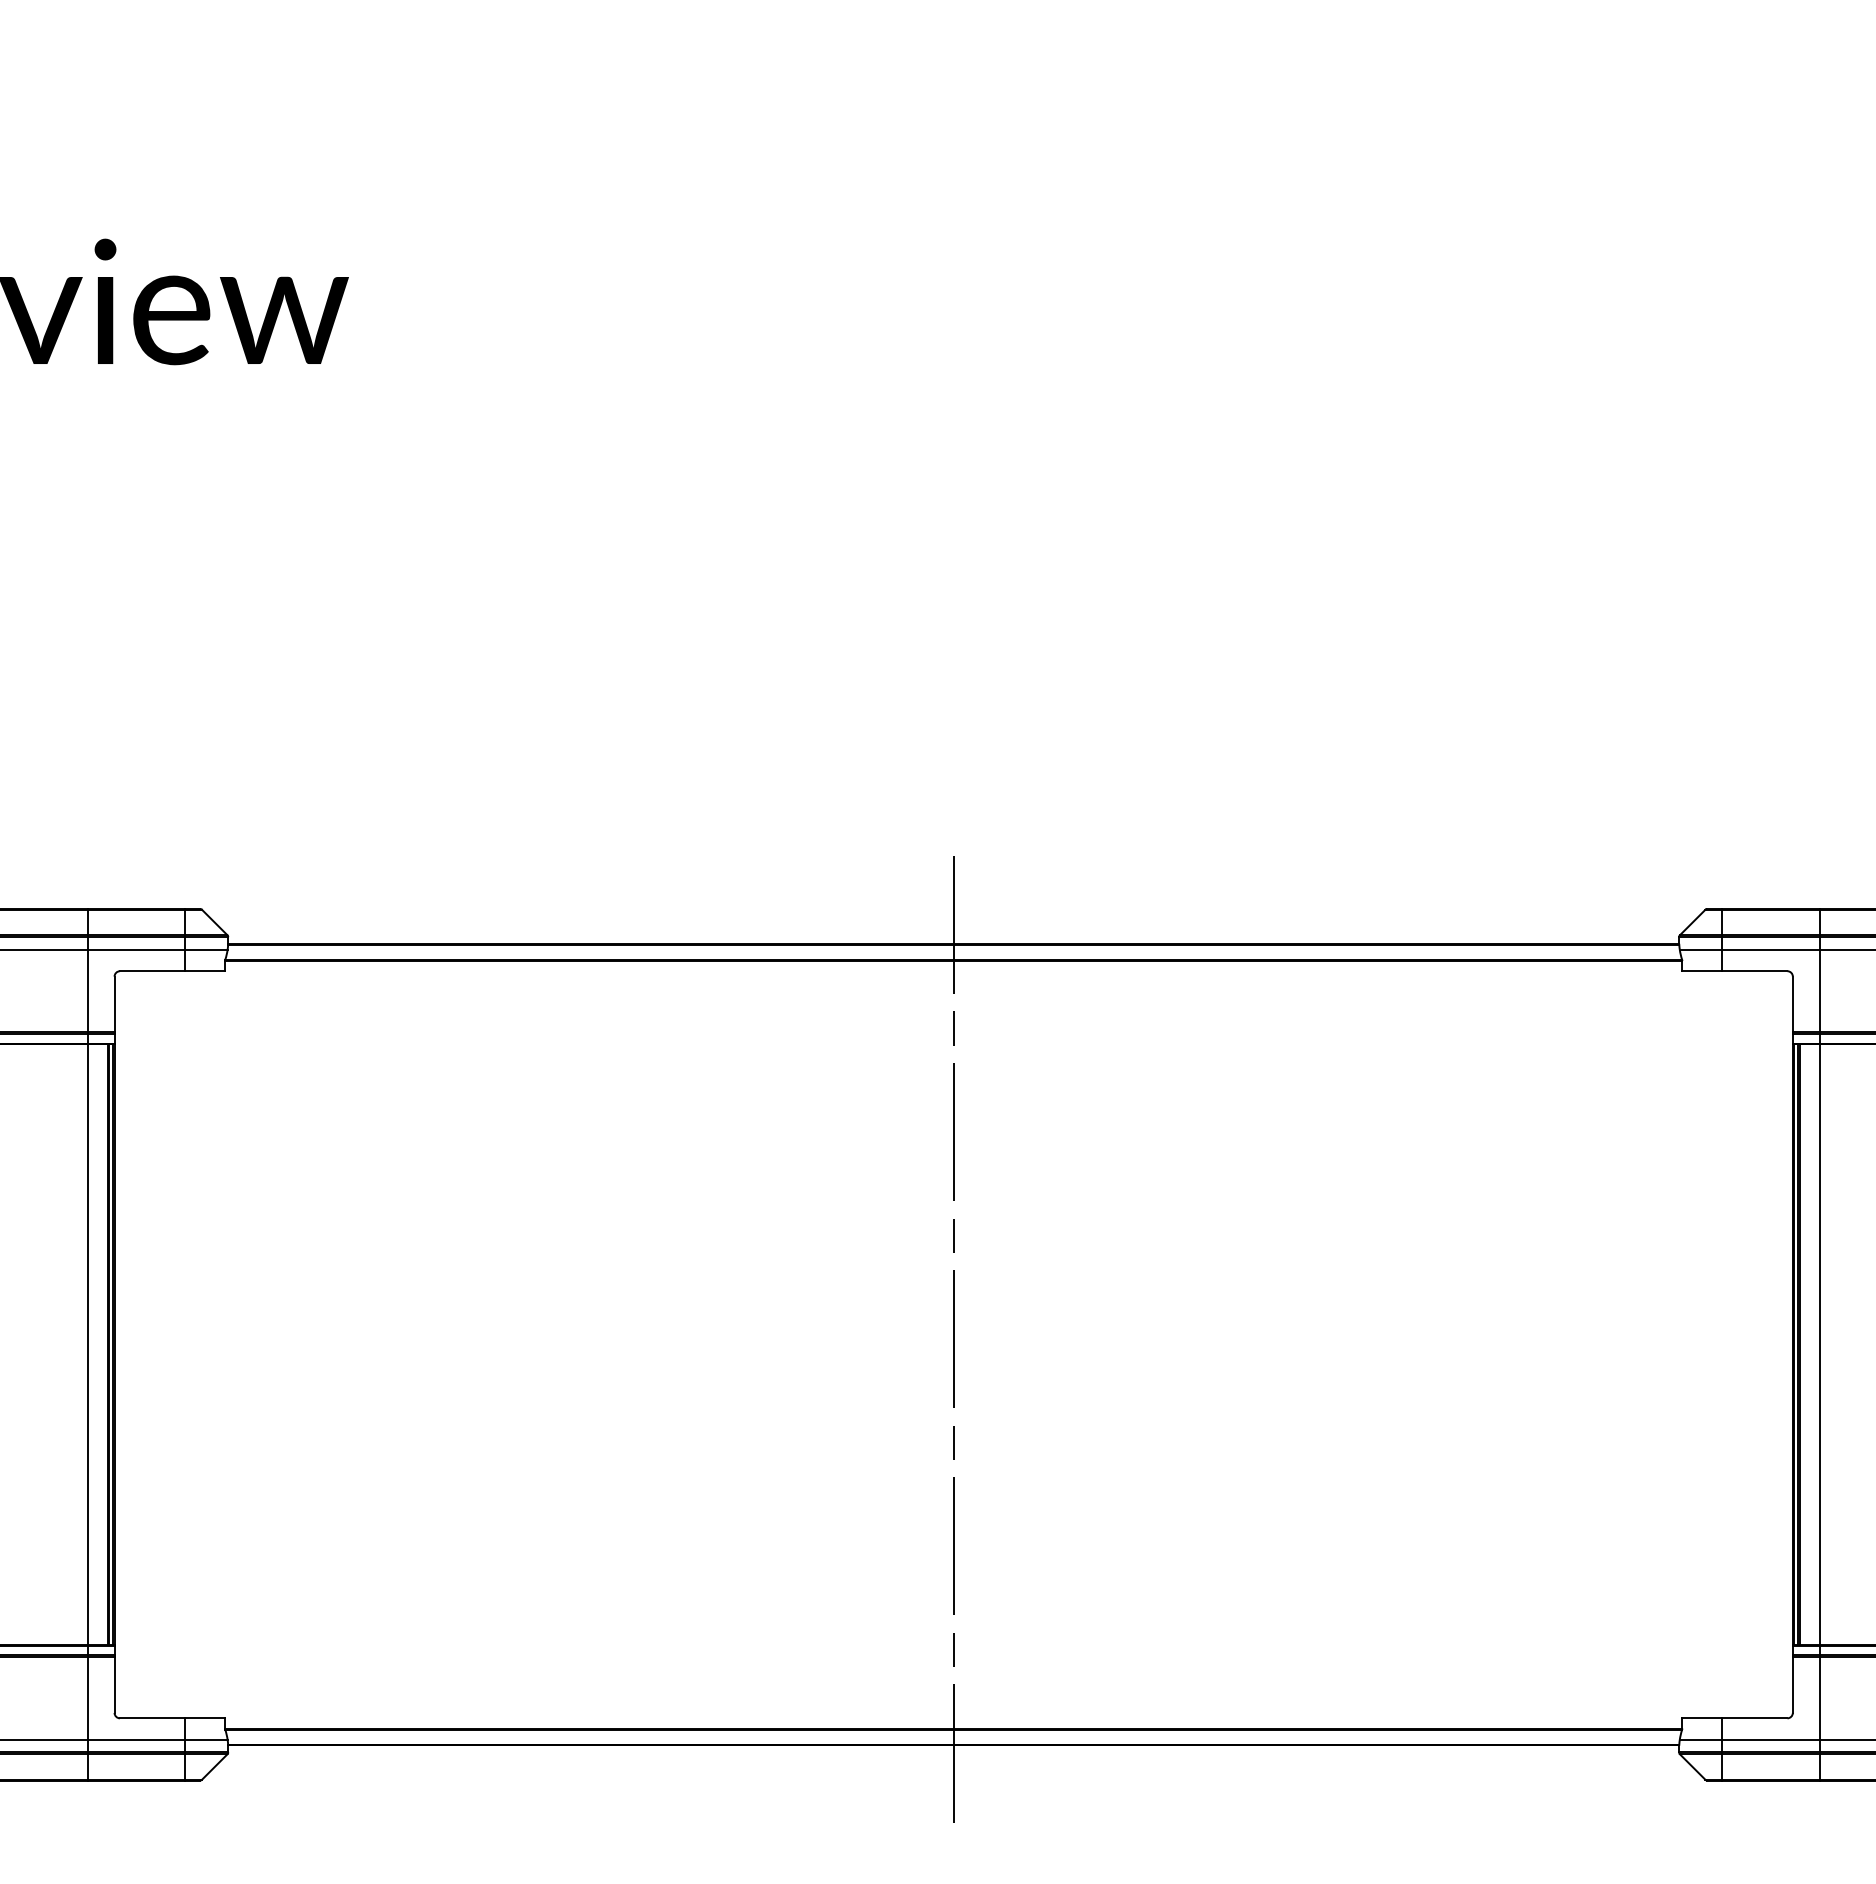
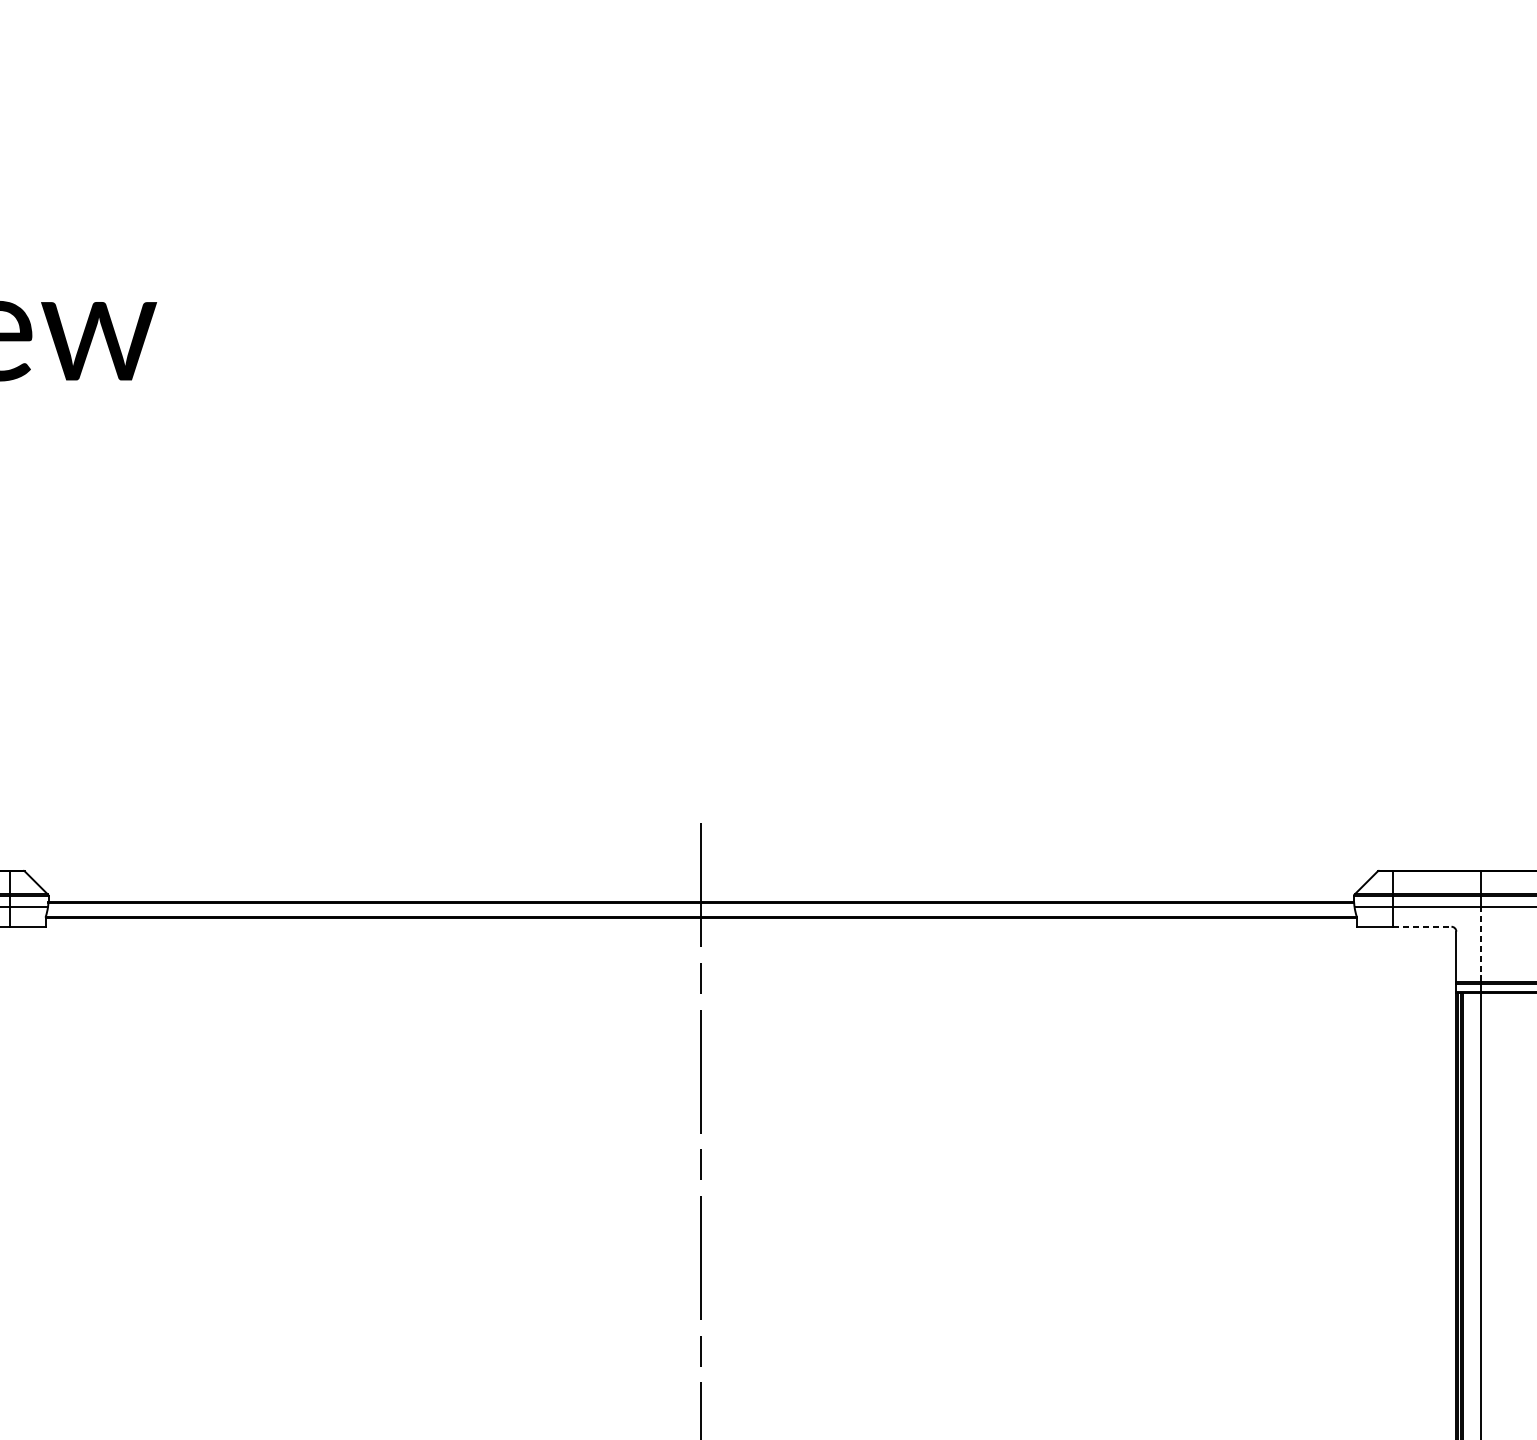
line: (1755, 971) -> (1422, 927), solid -> dashed
line: (1819, 990) -> (1480, 944), solid -> dashed

